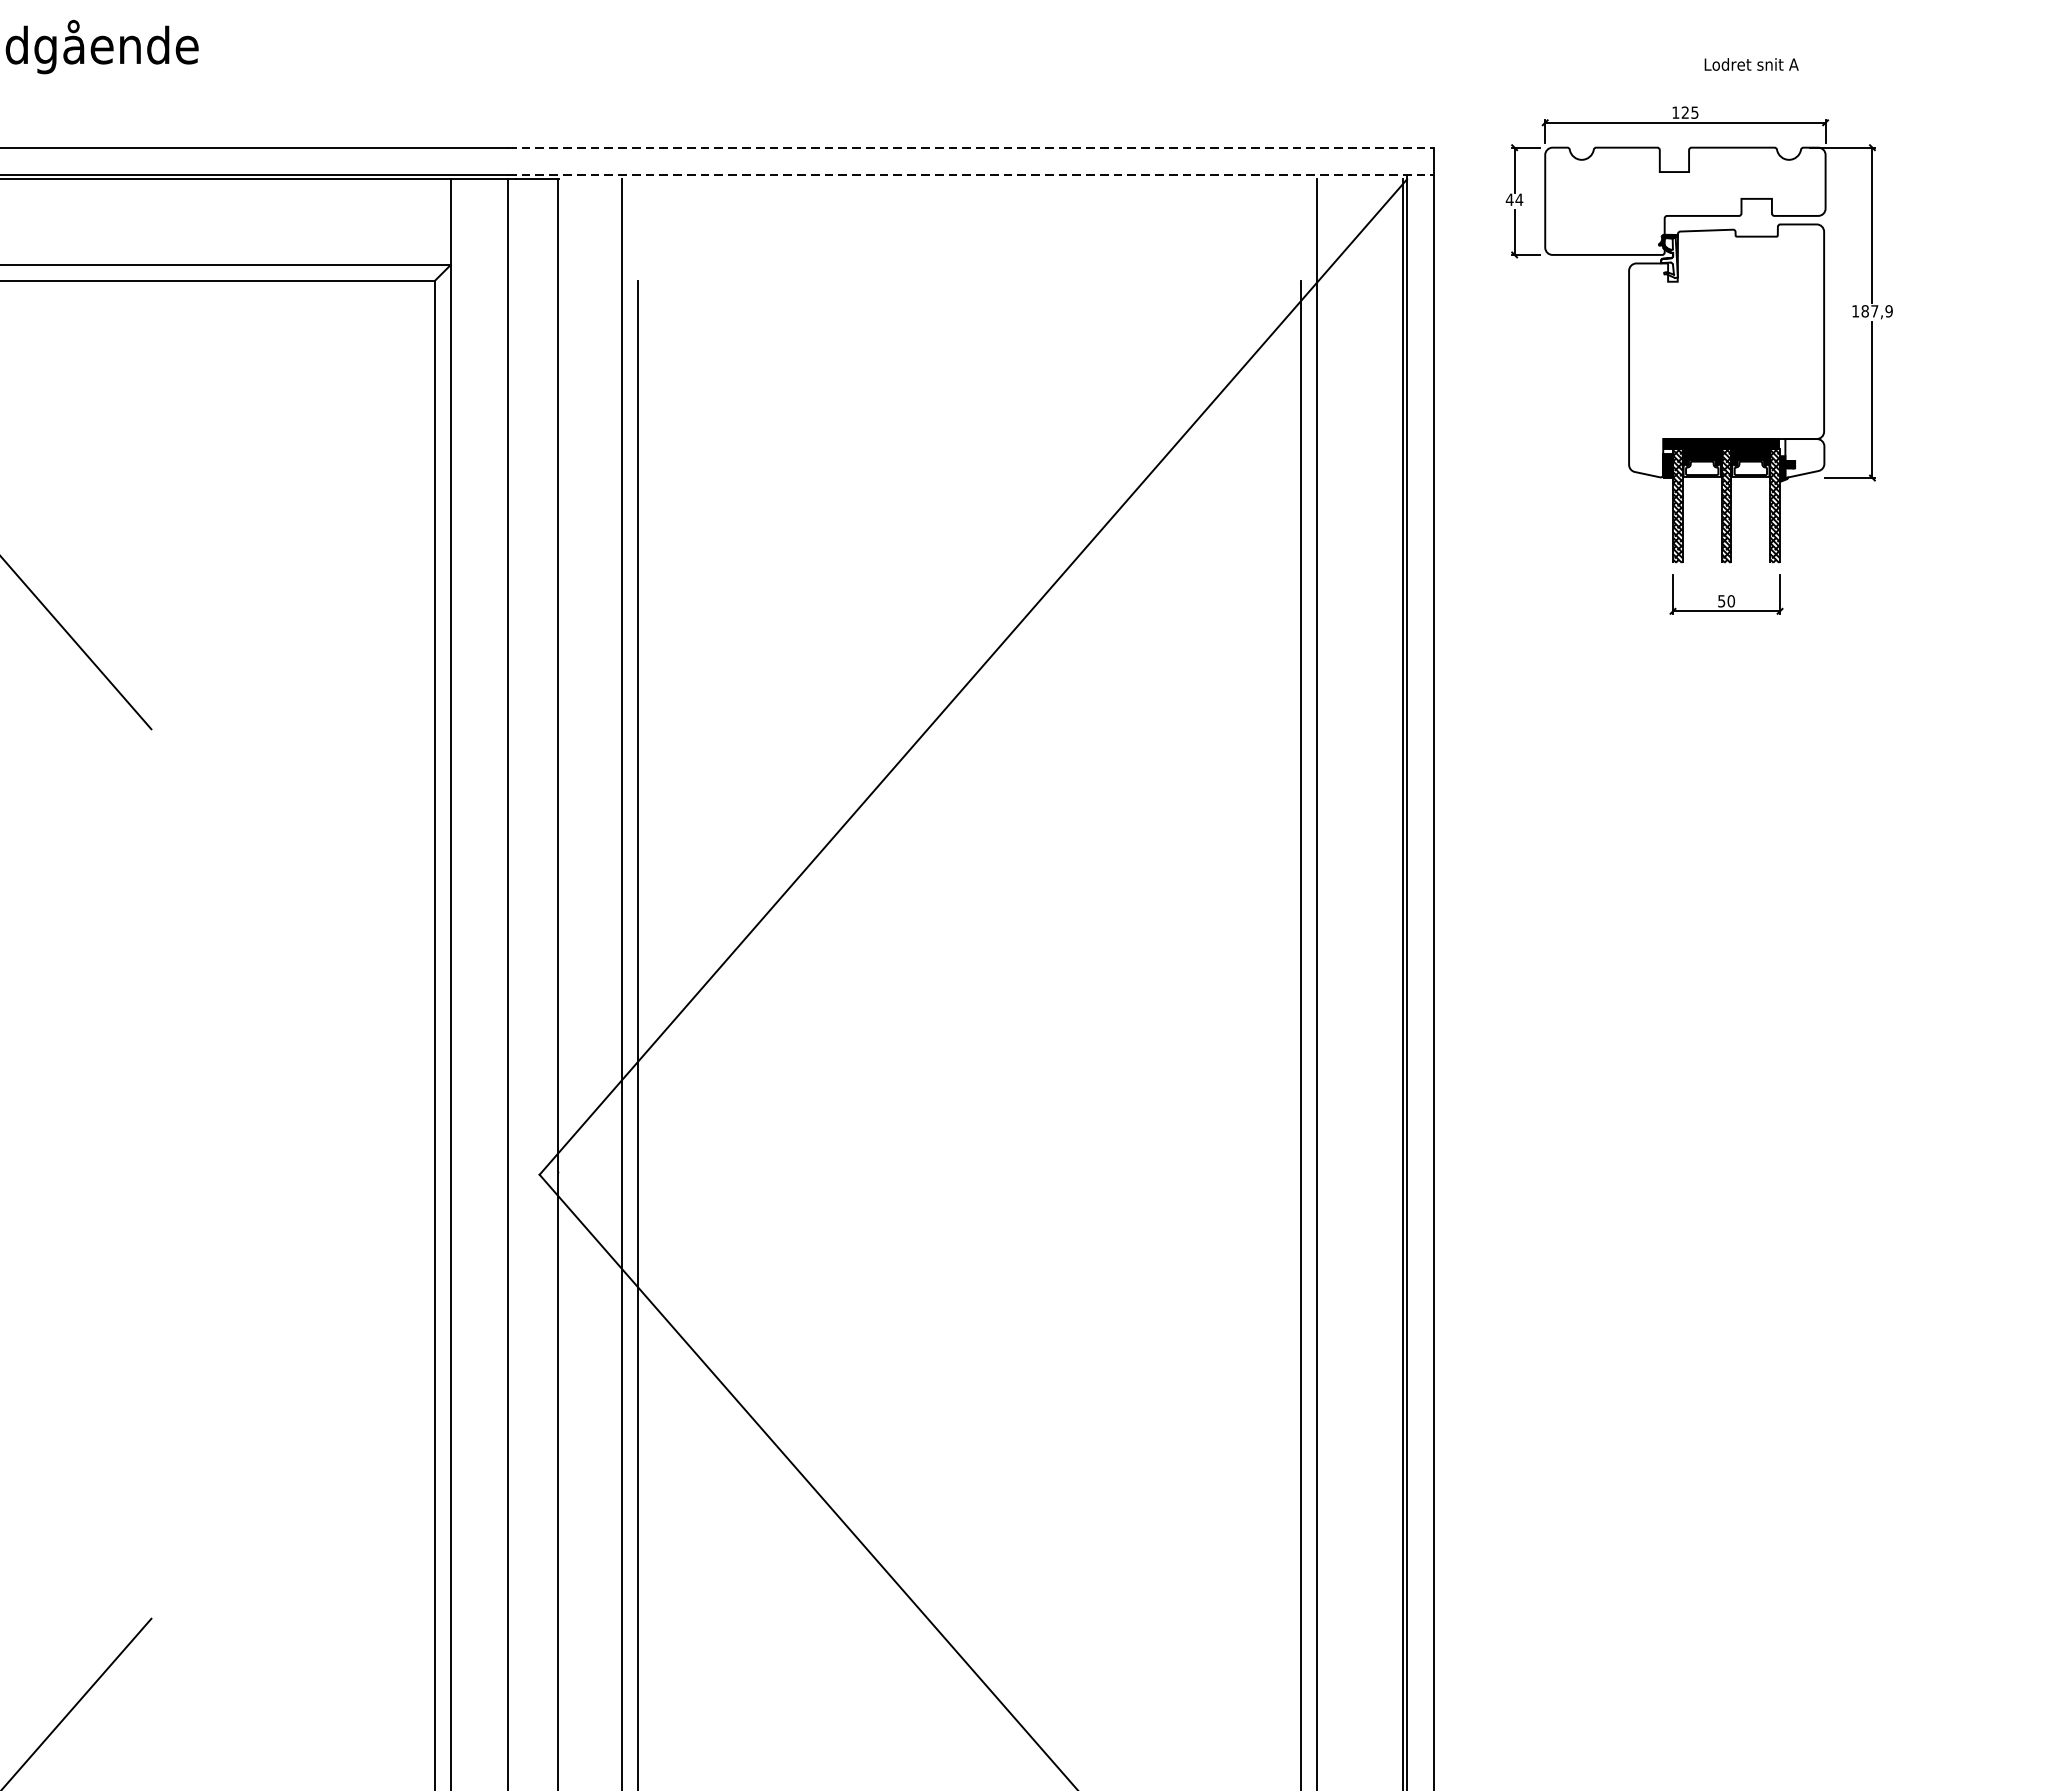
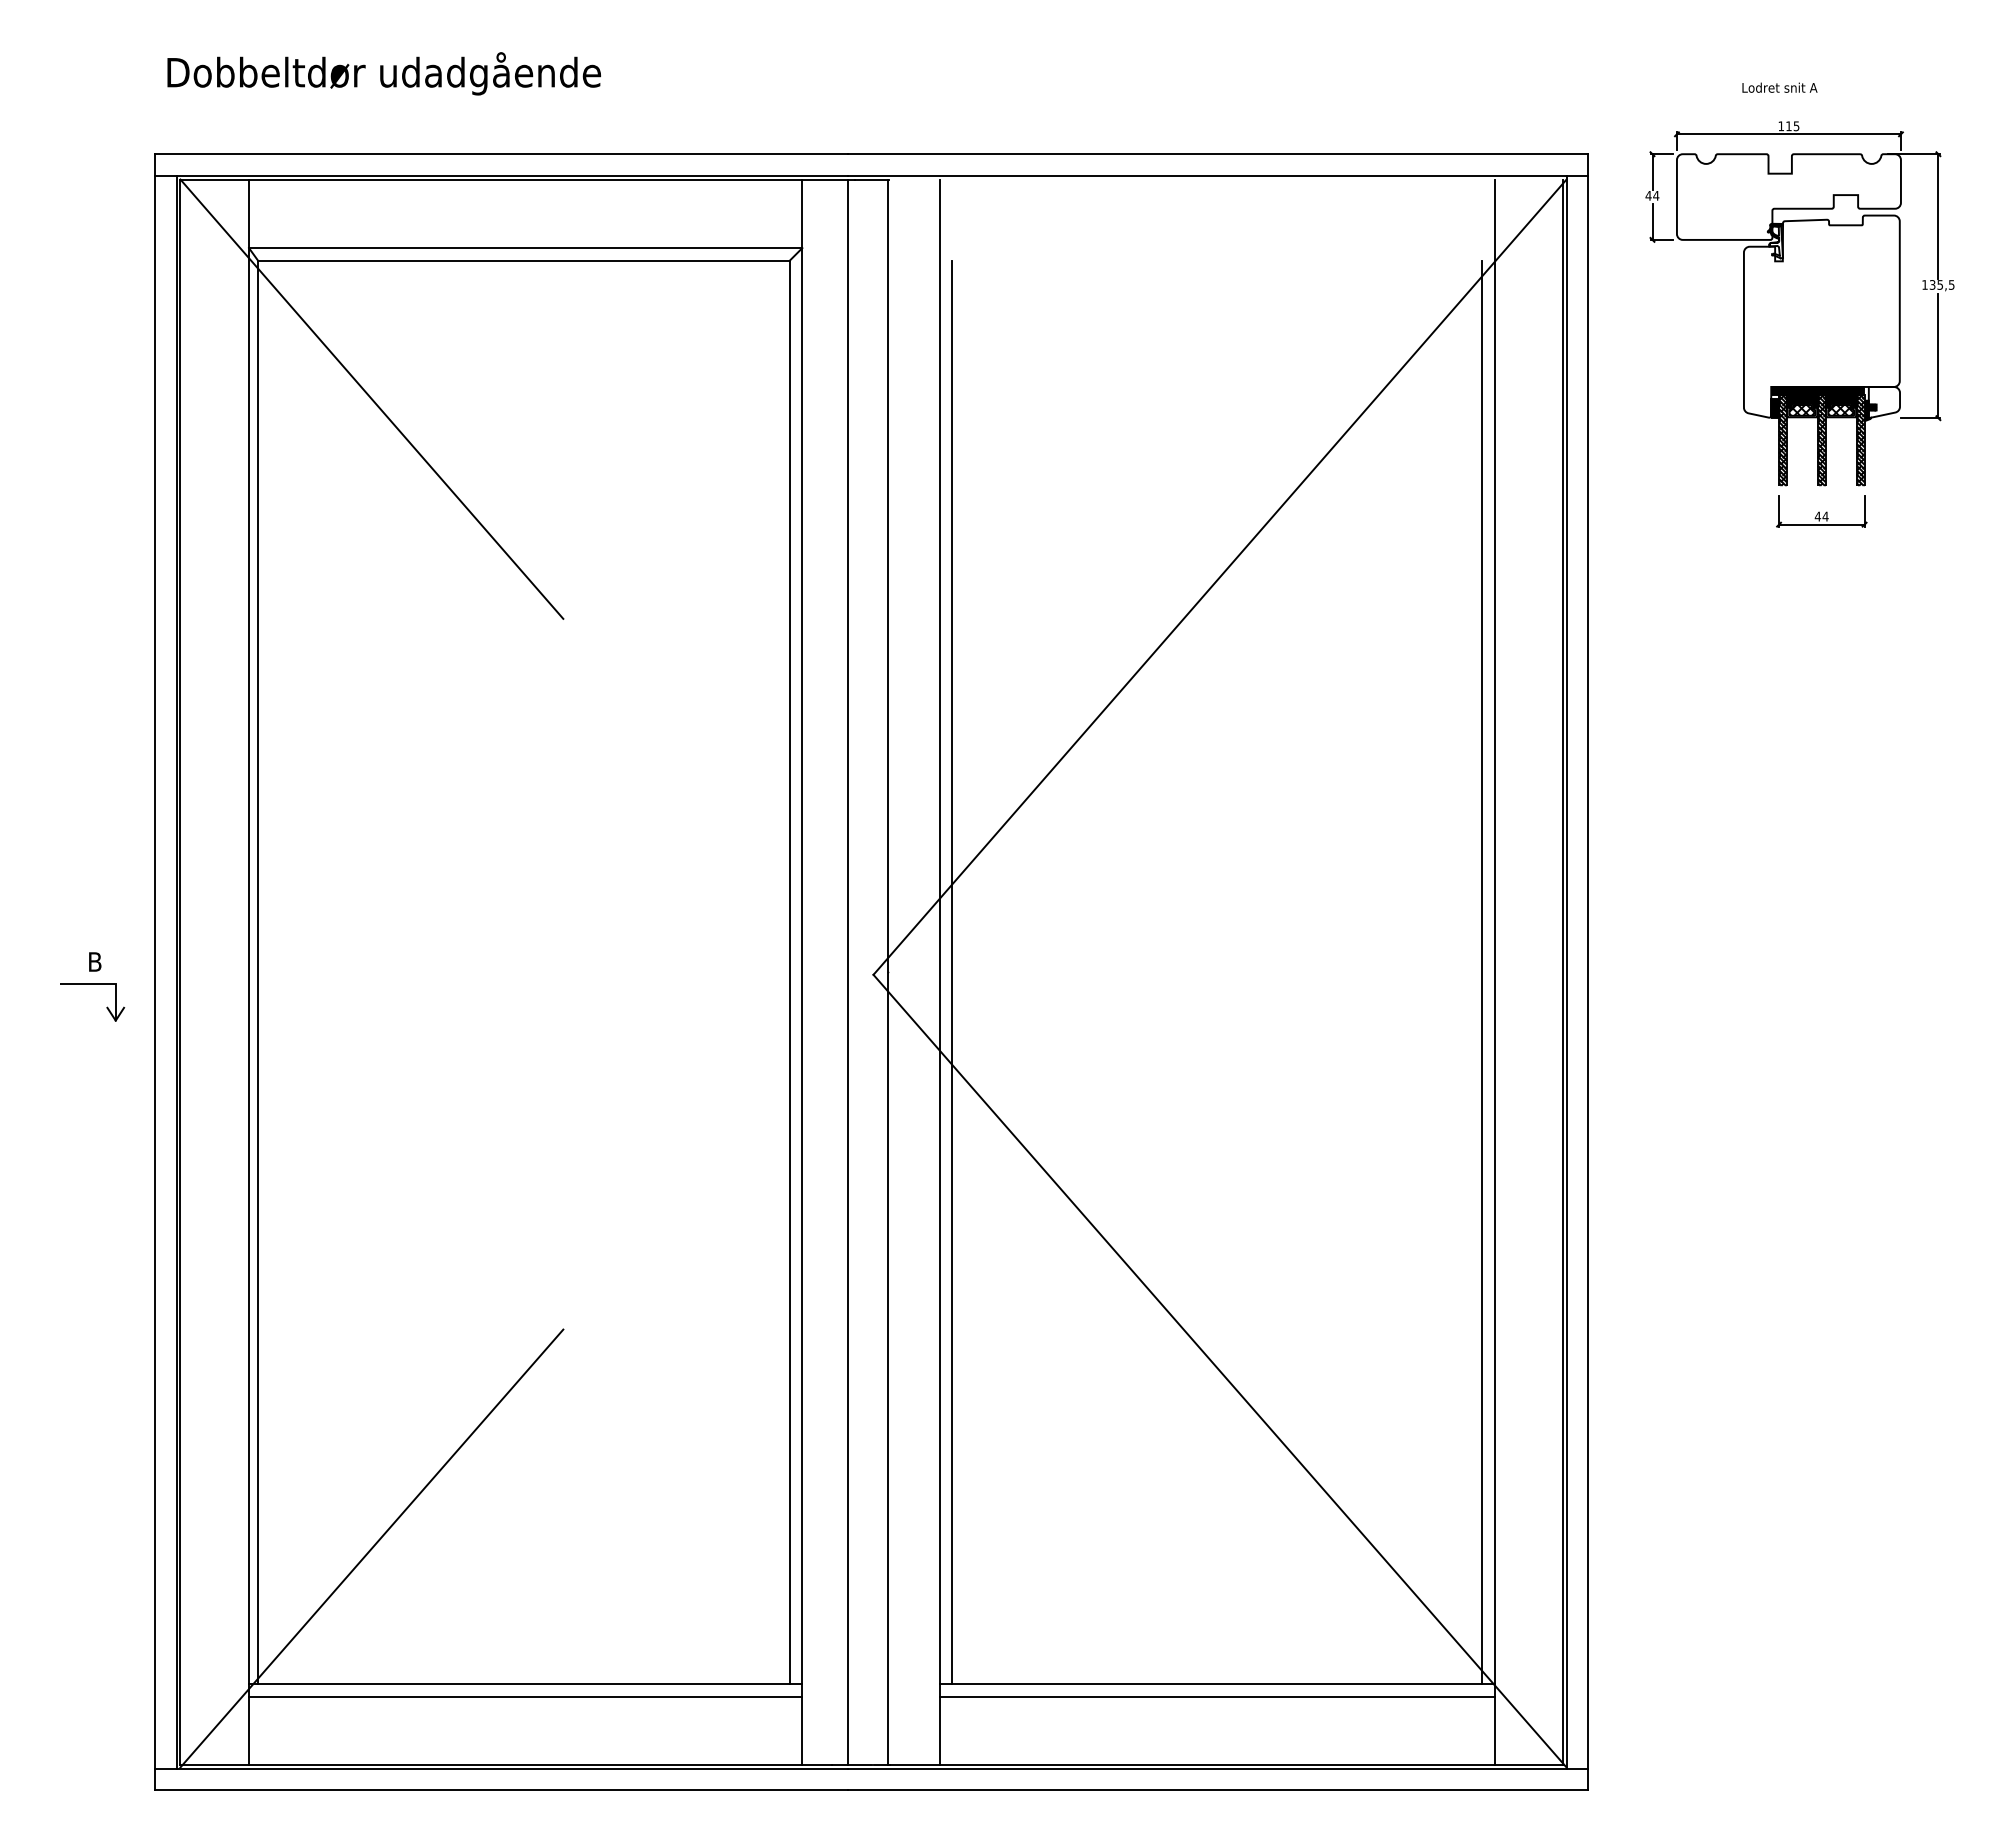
text: (1751, 64) -> (1779, 87), moved
text: (1684, 111) -> (1788, 125), 125 -> 115
line: (971, 148) -> (1218, 154), dashed -> solid
line: (971, 175) -> (1218, 176), dashed -> solid
text: (1876, 310) -> (1941, 284), 187,9 -> 135,5
hatch: (1702, 468) -> (1802, 410), added
hatch: (1751, 468) -> (1841, 410), added
text: (1726, 601) -> (1821, 516), 50 -> 44

